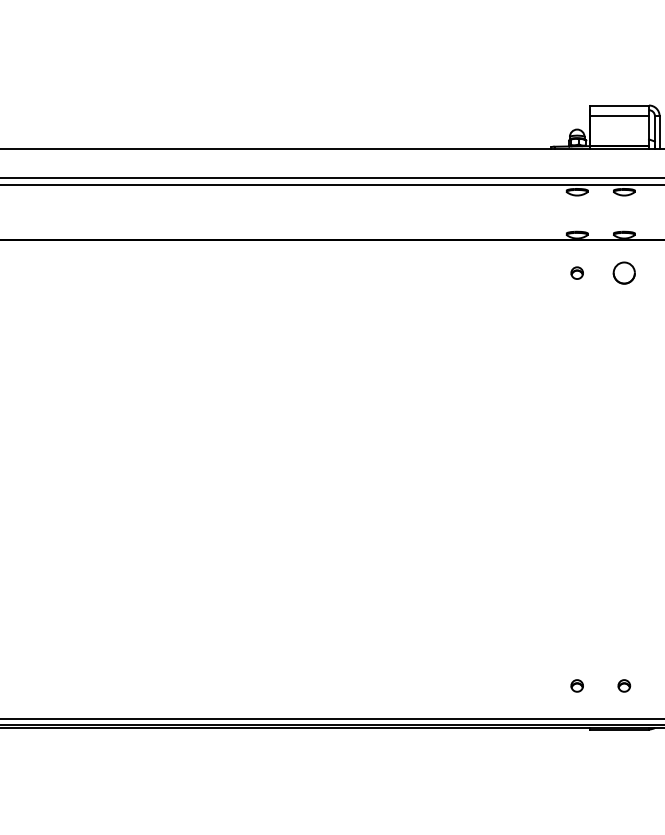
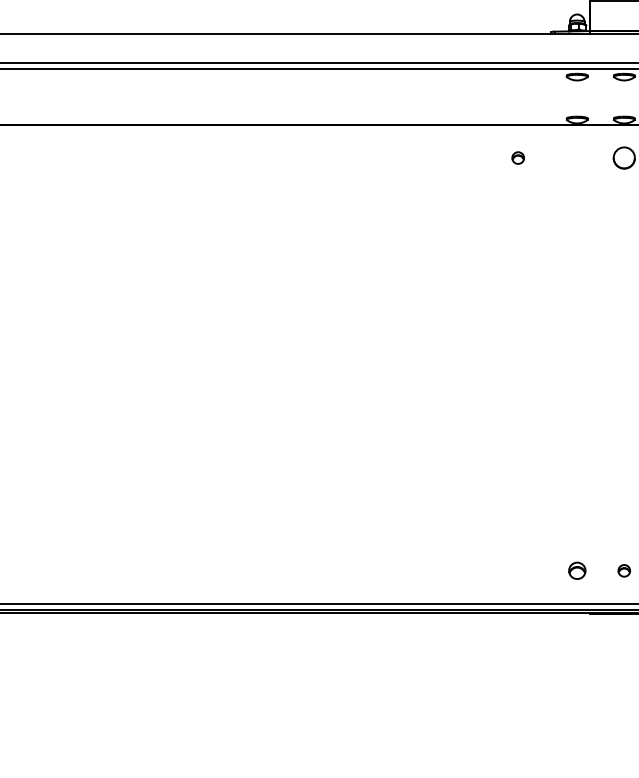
part: (576, 272) -> (517, 157), moved
part: (576, 685) -> (576, 570), size x1.4

